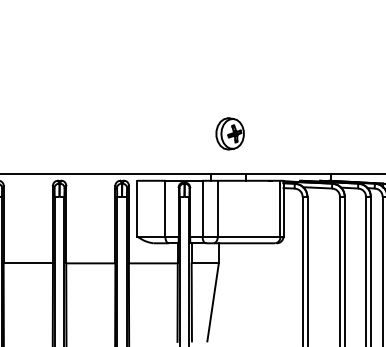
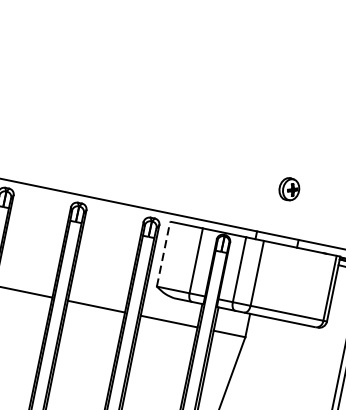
part: (229, 133) -> (288, 188), size x0.6
line: (137, 208) -> (163, 253), solid -> dashed

